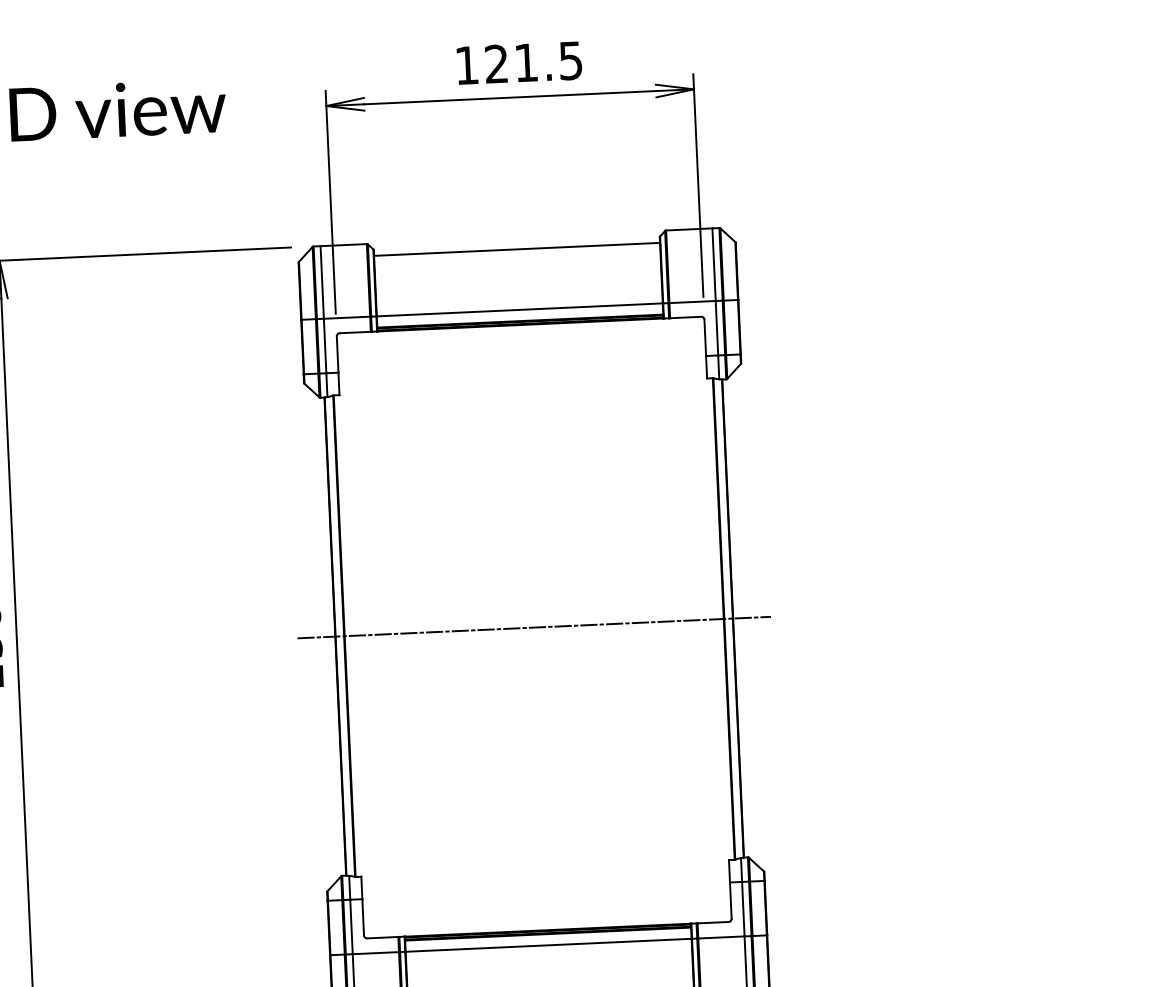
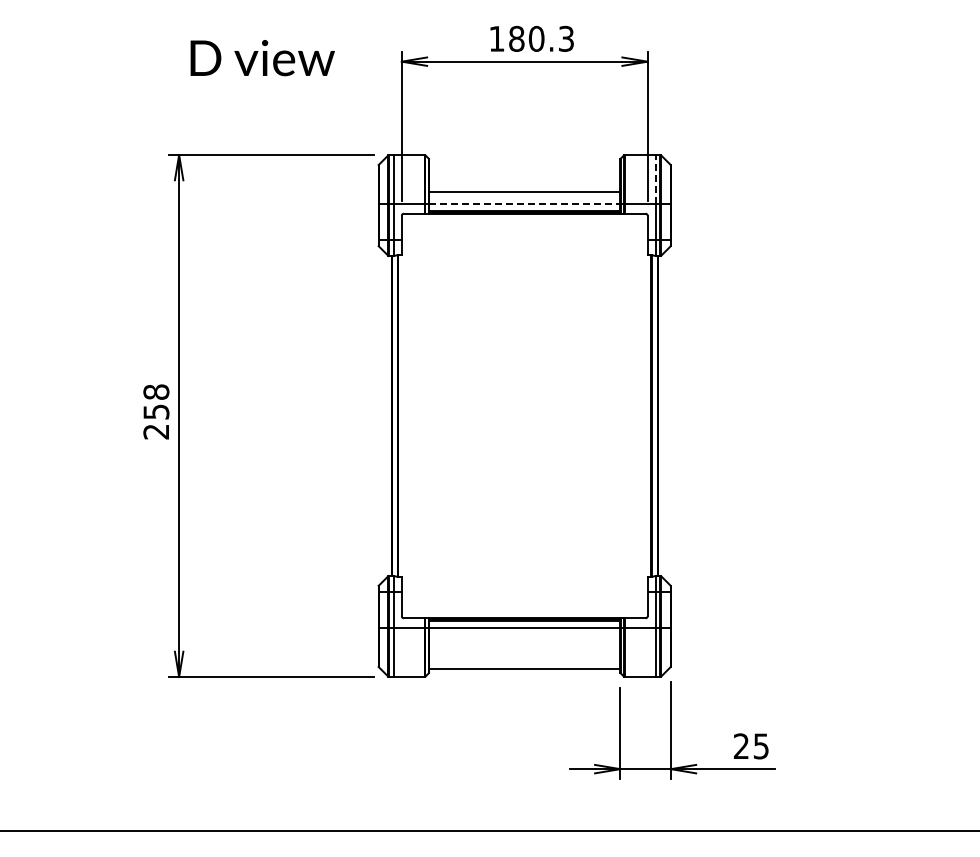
text: (533, 61) -> (541, 38), 121.5 -> 180.3
line: (516, 249) -> (524, 192), moved
line: (713, 263) -> (655, 178), solid -> dashed
line: (519, 309) -> (524, 203), solid -> dashed
line: (533, 628) -> (524, 416), removed

